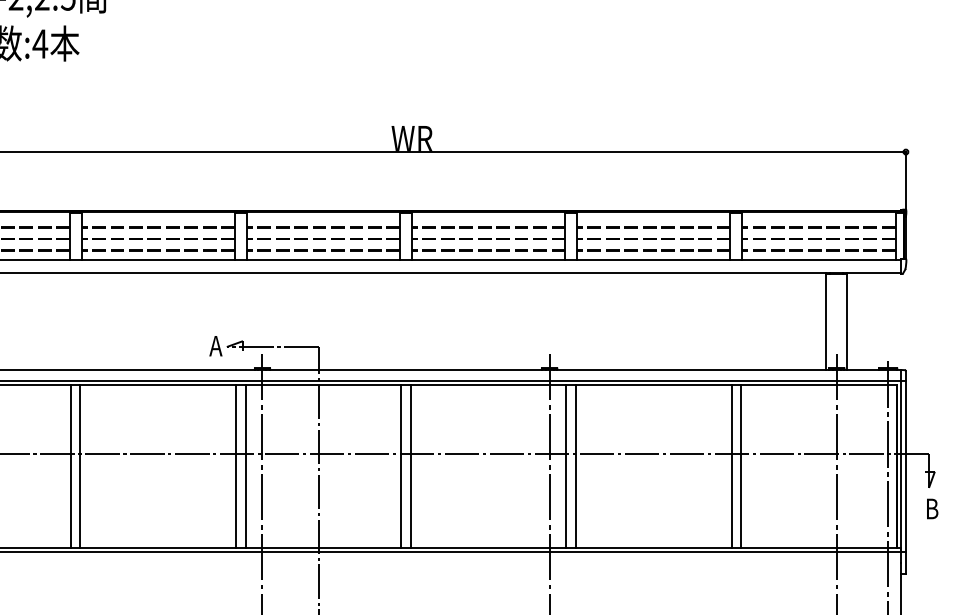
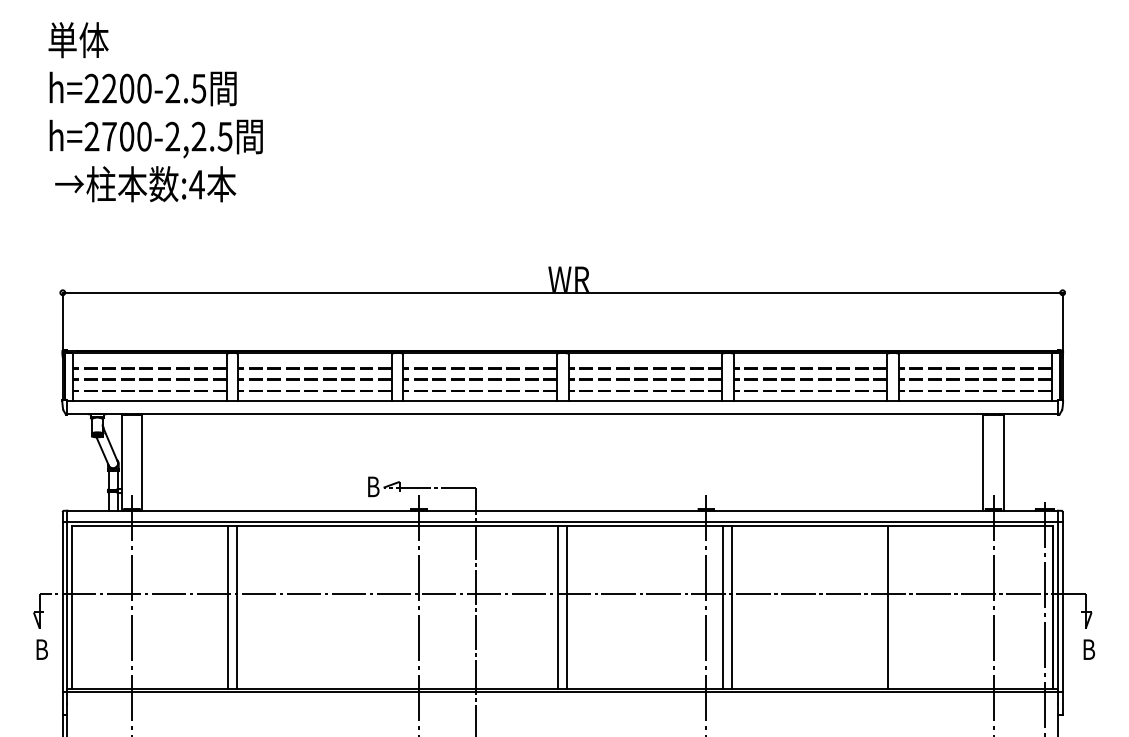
text: (215, 345) -> (372, 486), A -> B
line: (236, 465) -> (393, 606), removed
line: (245, 465) -> (402, 606), removed
line: (740, 465) -> (897, 606), removed

